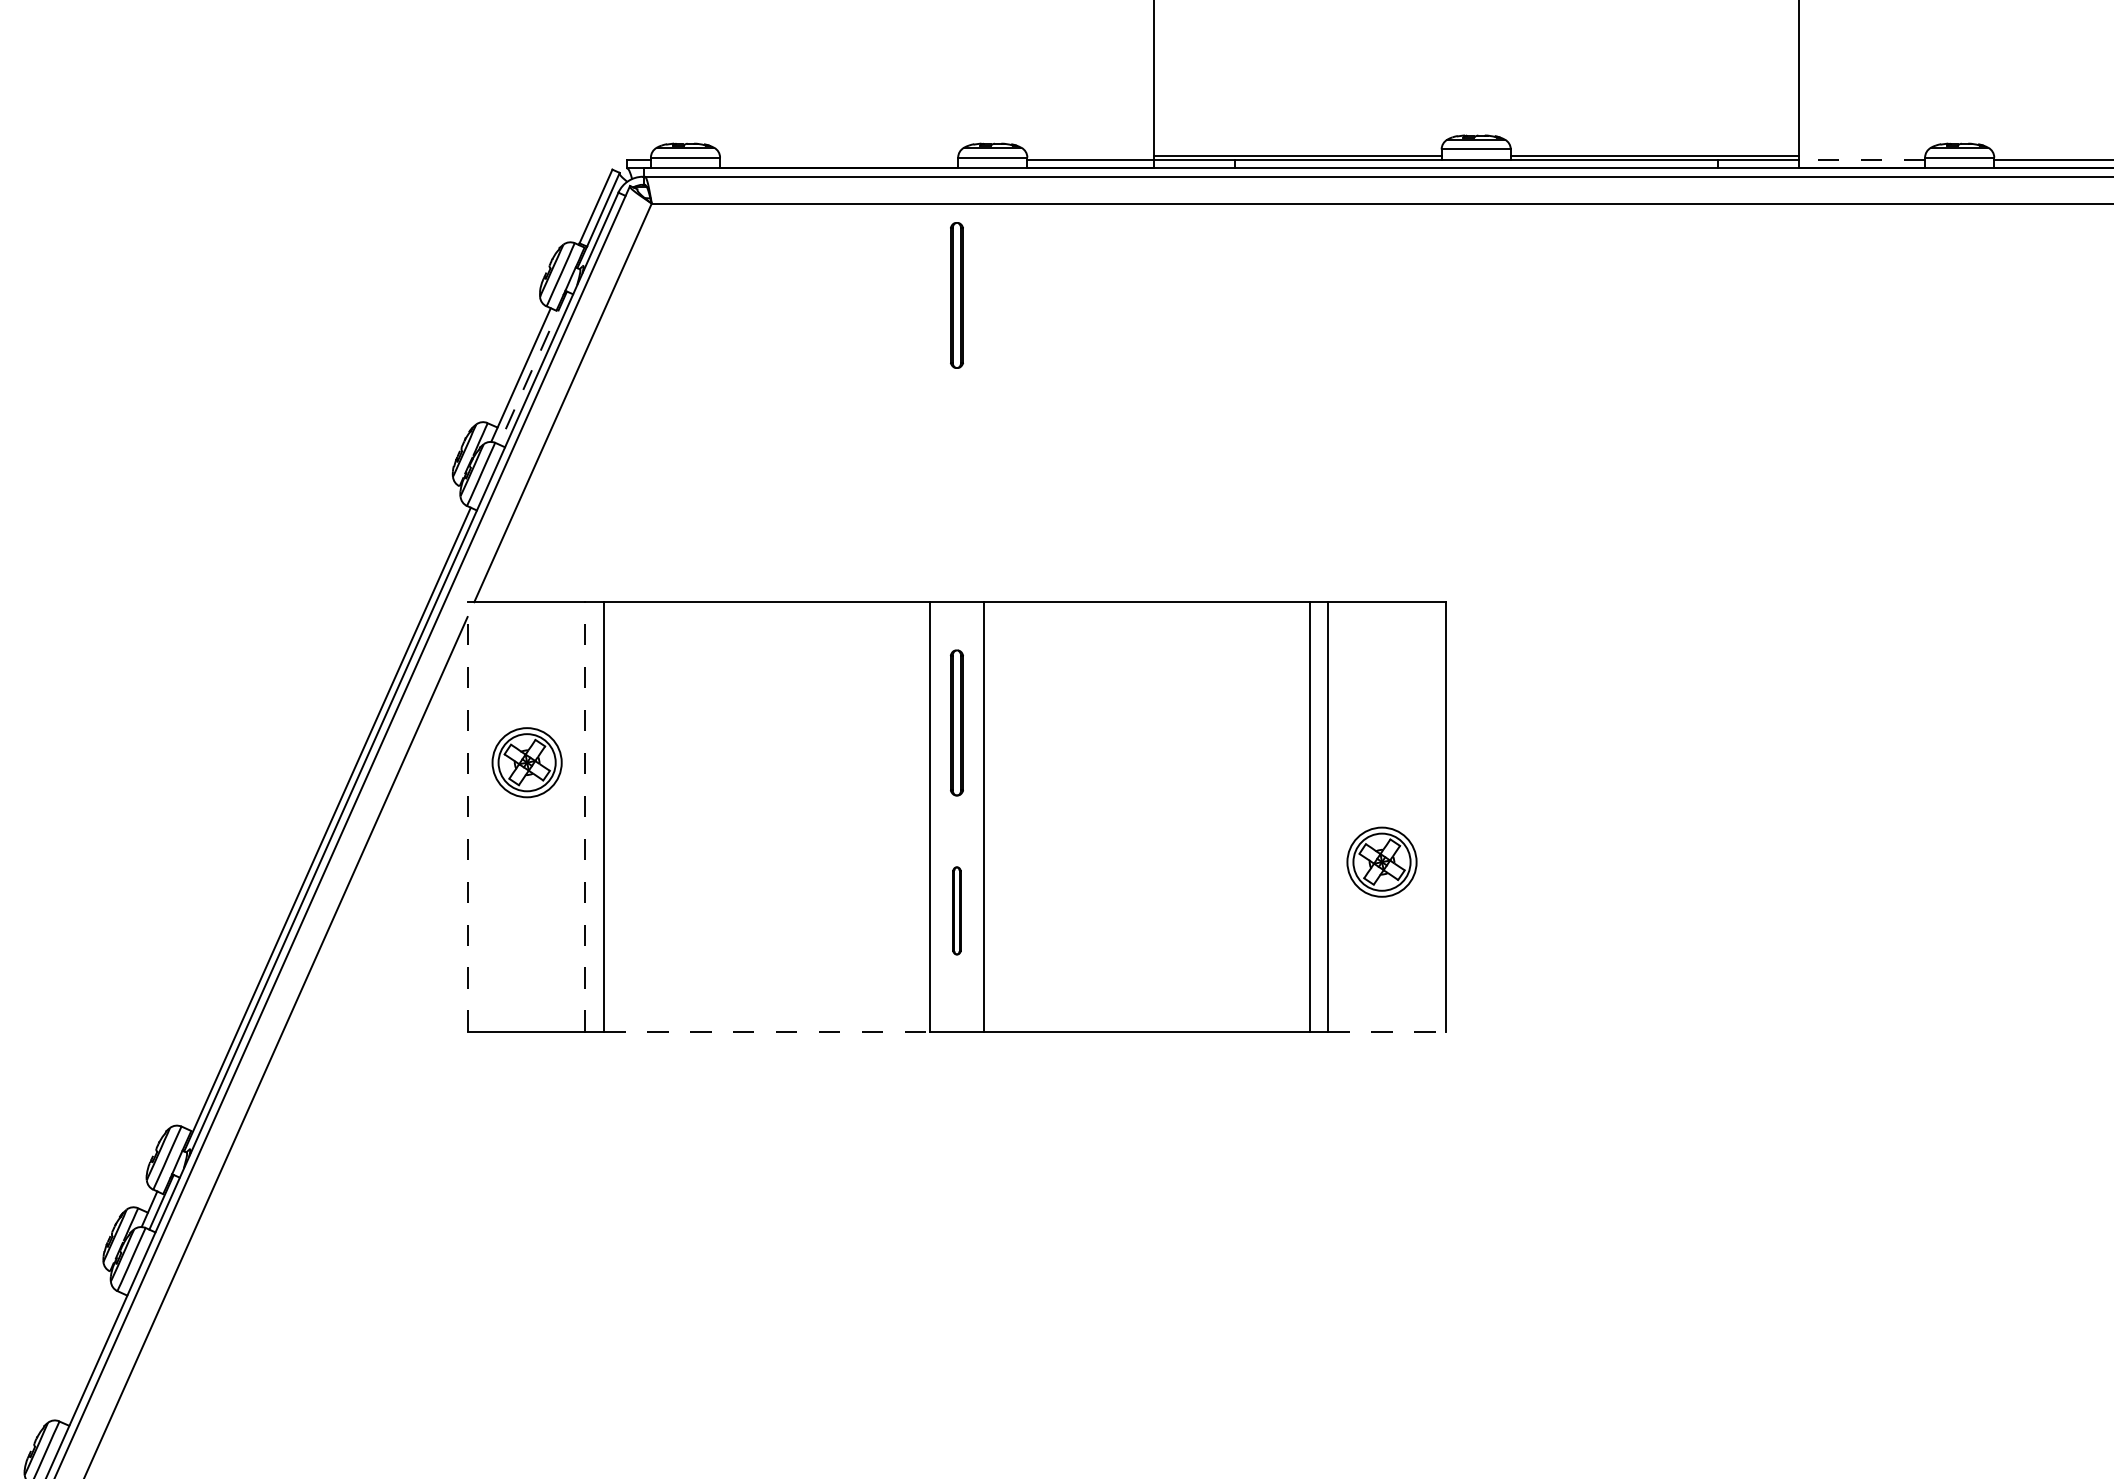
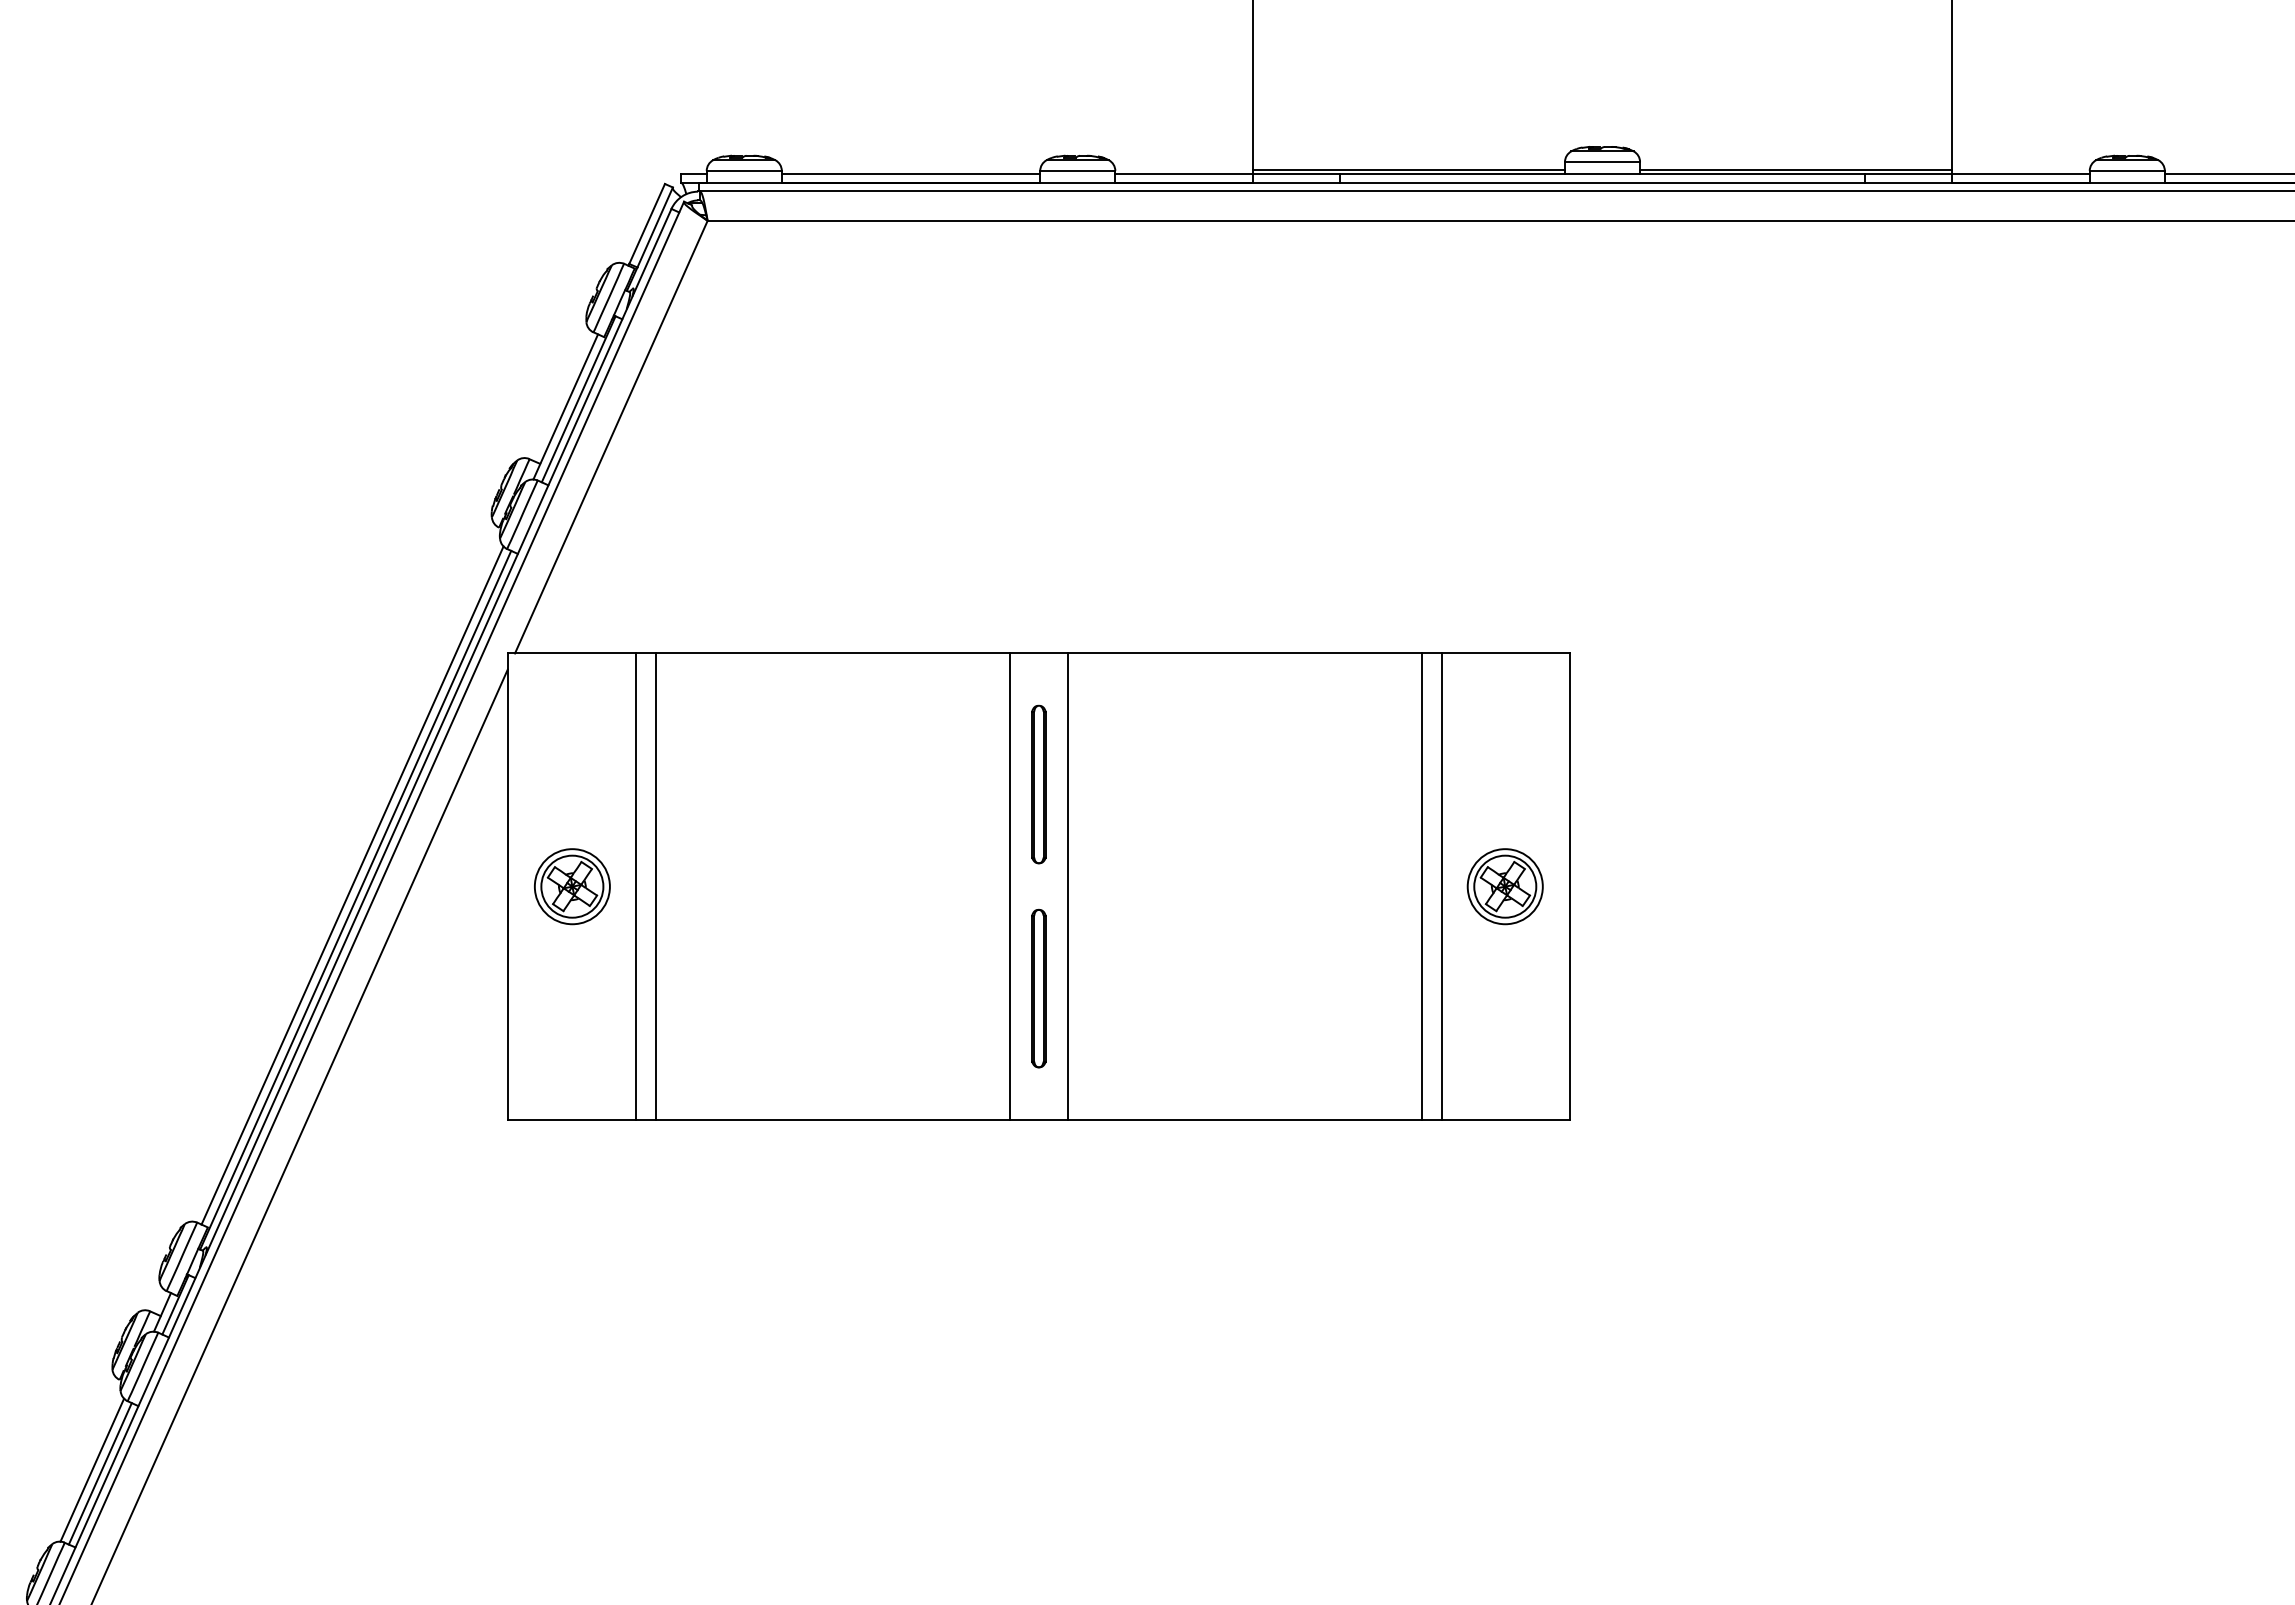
line: (838, 160) -> (910, 173), added
line: (1862, 160) -> (2021, 173), dashed -> solid
part: (956, 295) -> (1038, 320), removed
line: (532, 368) -> (578, 399), dashed -> solid
part: (527, 762) -> (572, 886), moved
line: (324, 815) -> (352, 885), added
line: (467, 816) -> (507, 886), dashed -> solid
line: (585, 816) -> (635, 886), dashed -> solid
part: (1381, 862) -> (1504, 886), moved
part: (956, 910) -> (1038, 988), size x1.67
line: (767, 1031) -> (833, 1119), dashed -> solid
line: (1387, 1031) -> (1506, 1119), dashed -> solid
line: (85, 1354) -> (92, 1469), added
line: (91, 1357) -> (99, 1473), added

